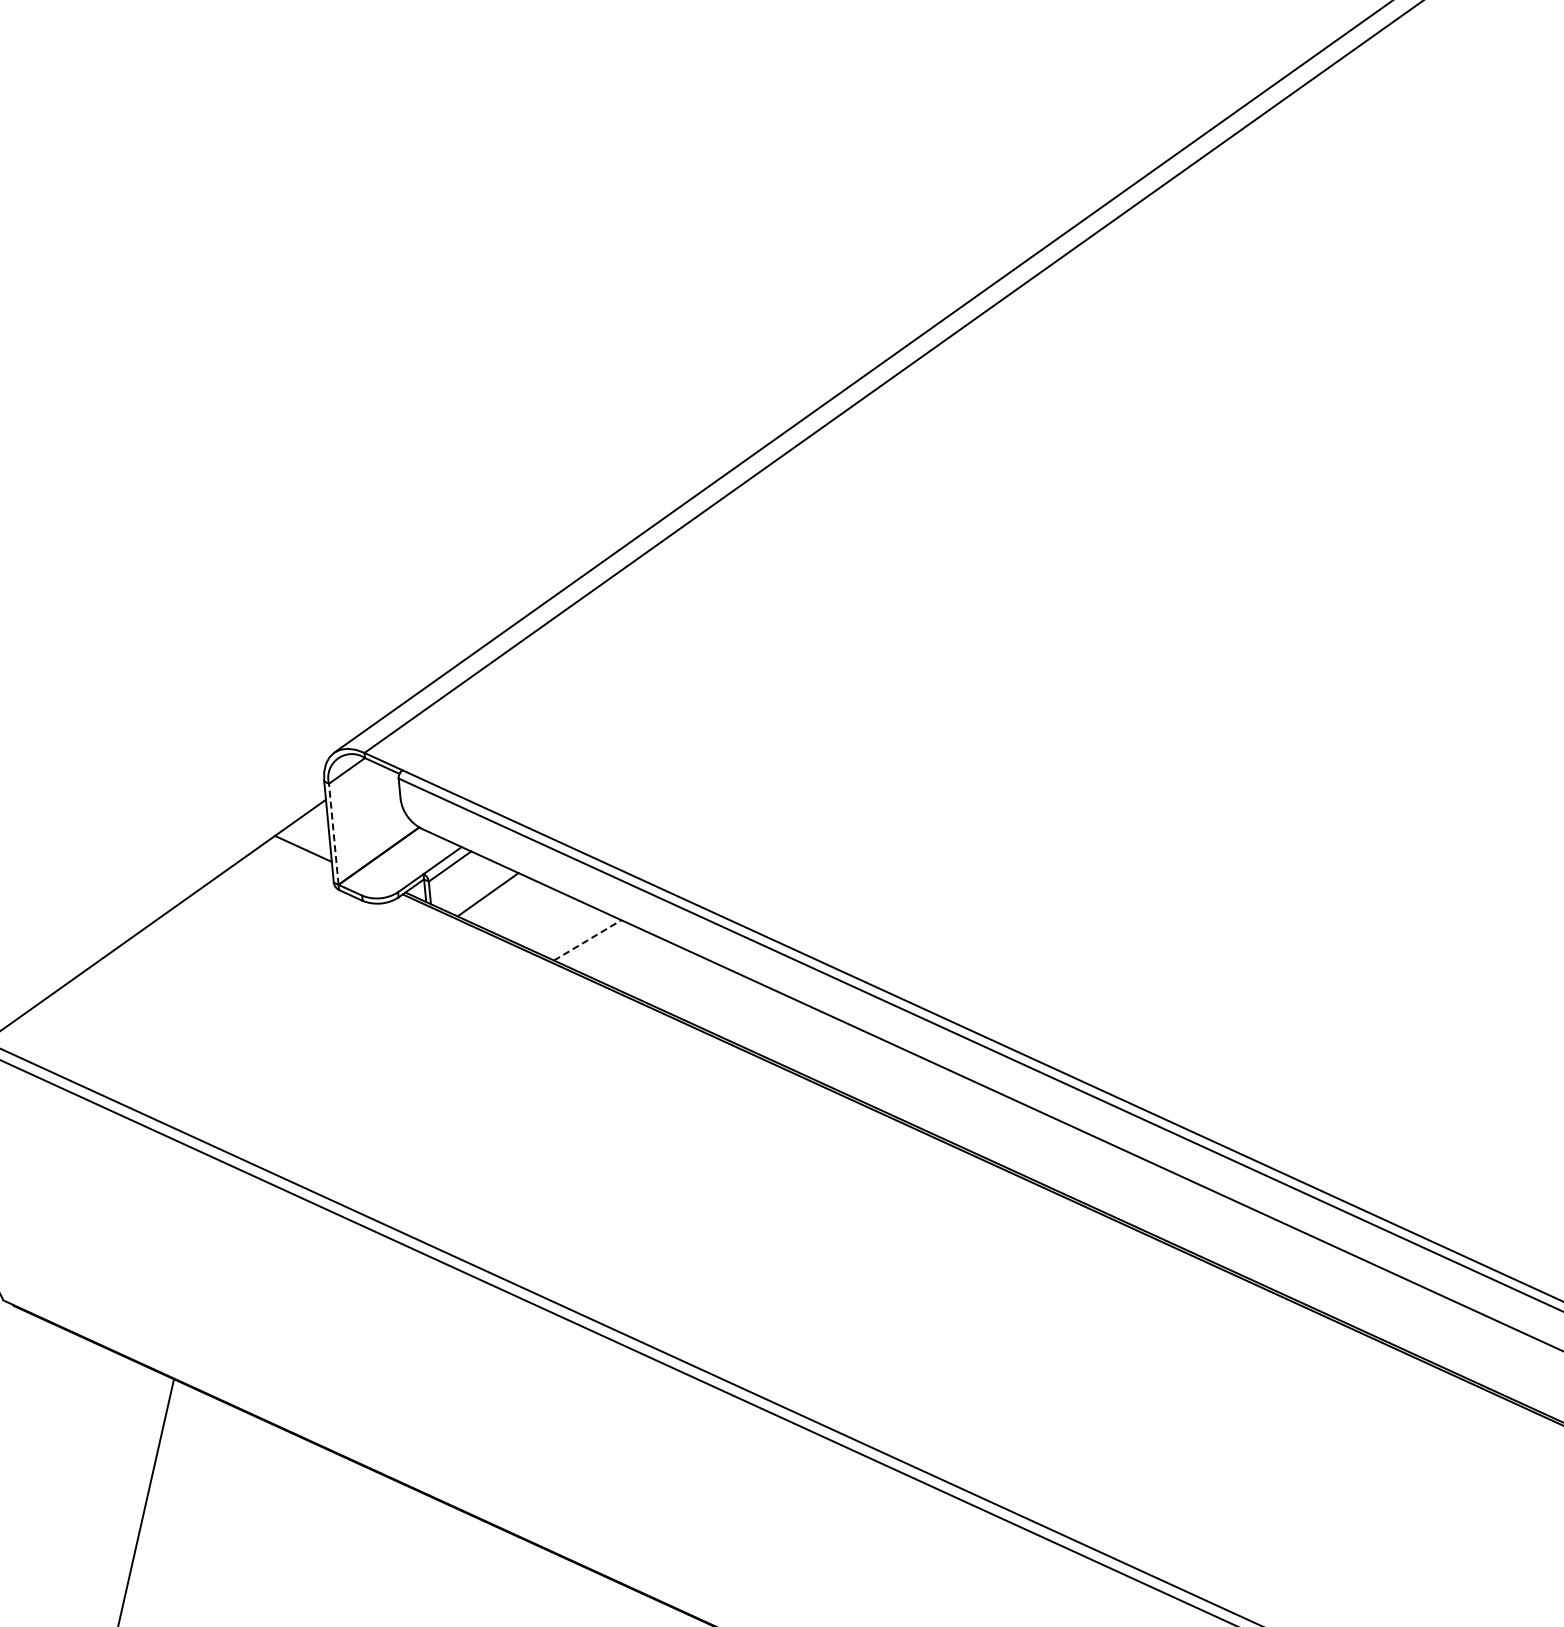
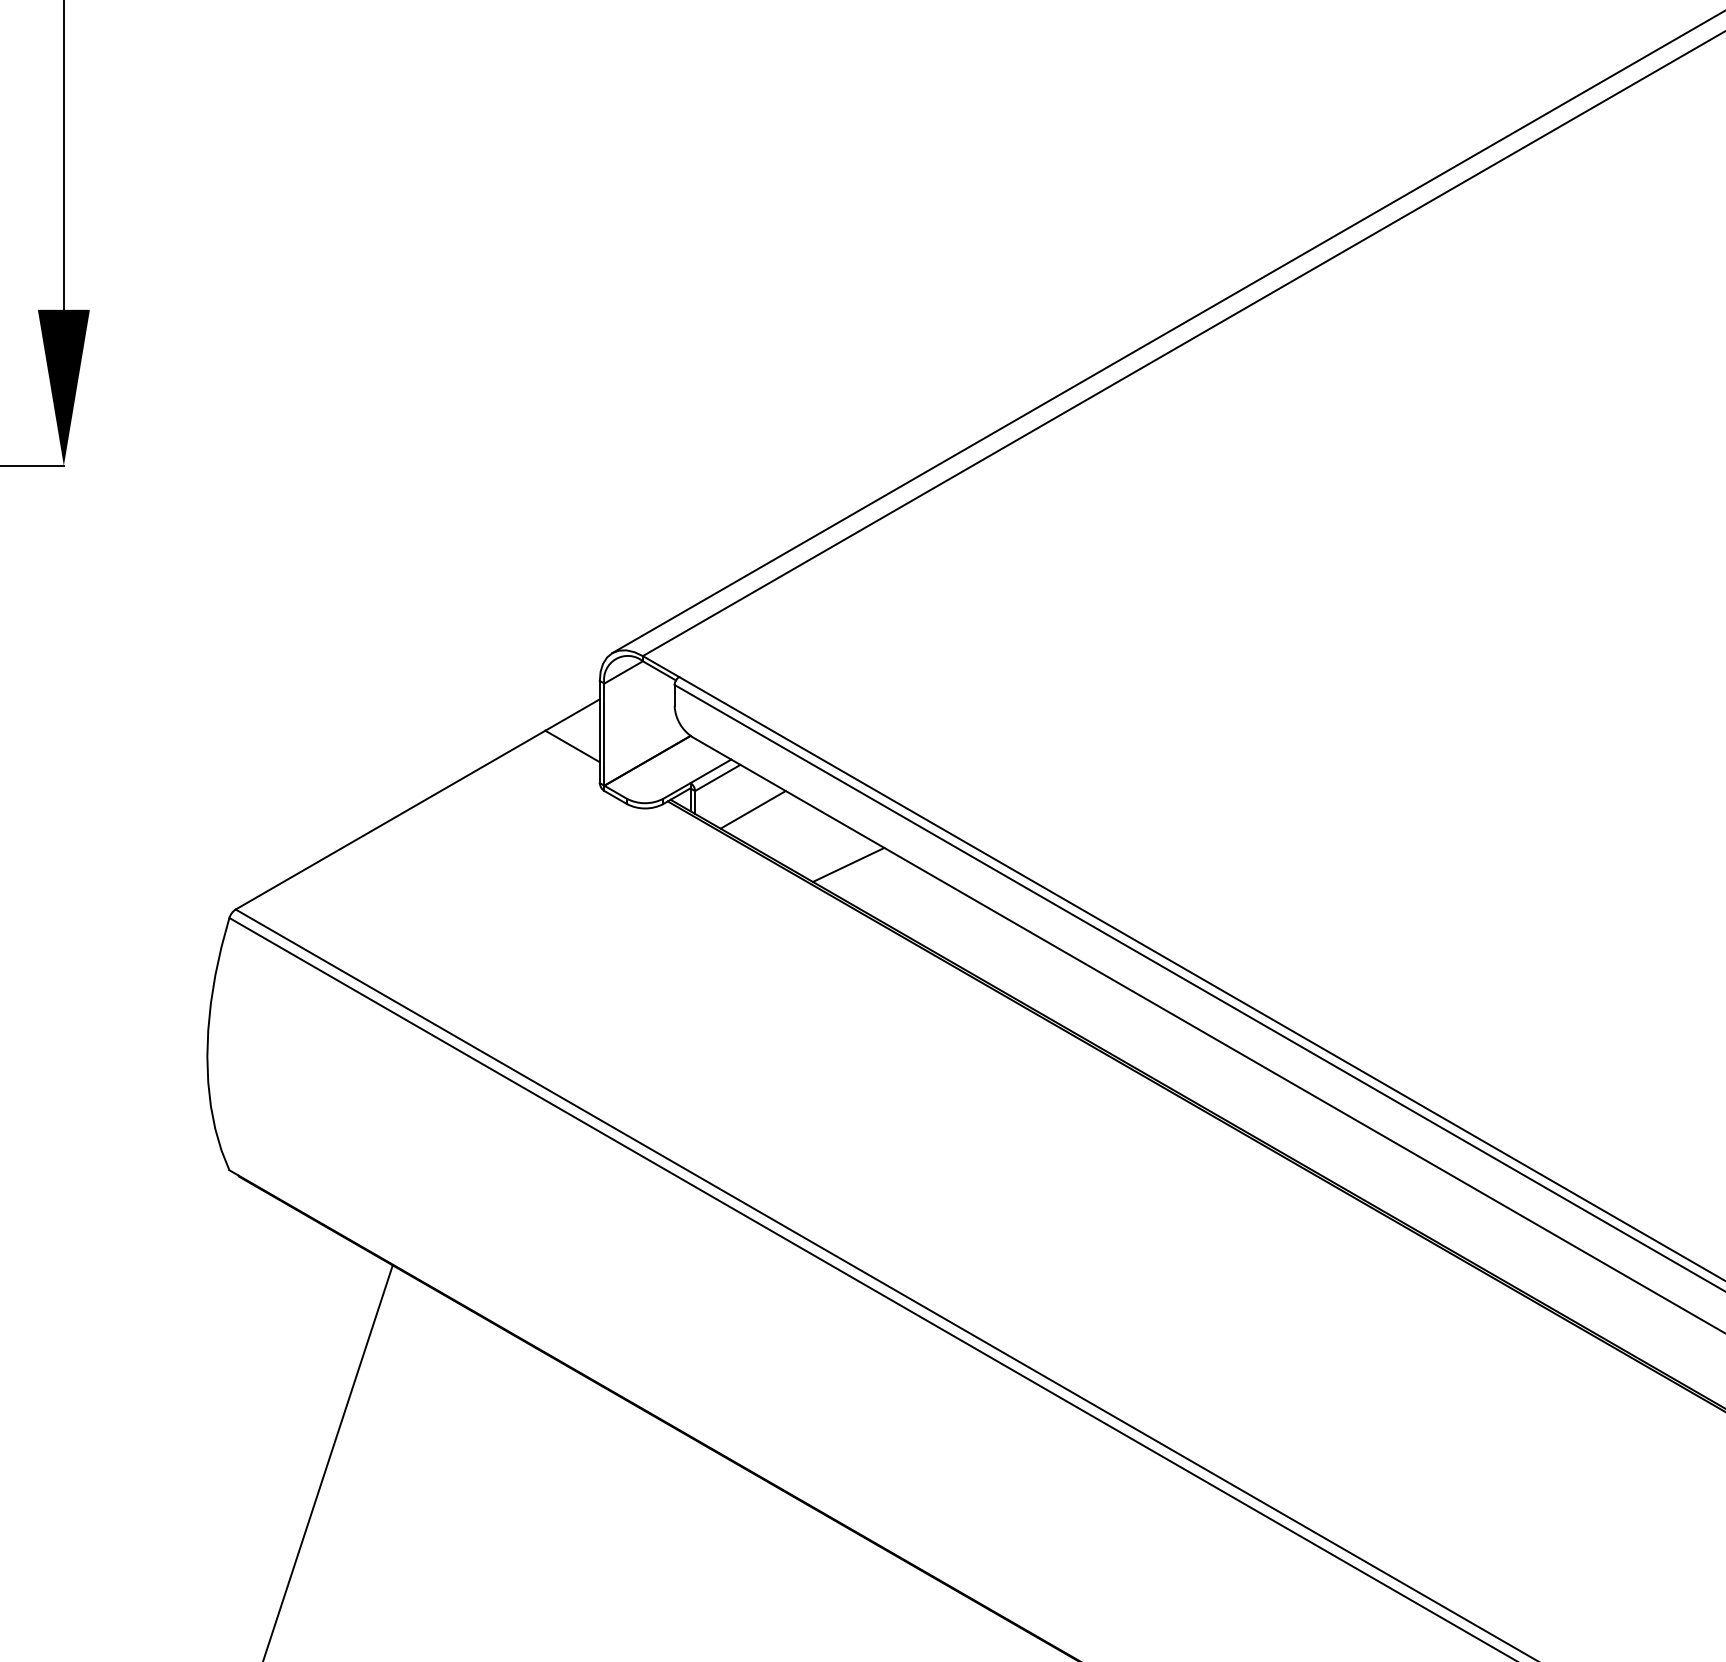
line: (333, 834) -> (604, 734), dashed -> solid
line: (587, 939) -> (848, 864), dashed -> solid

